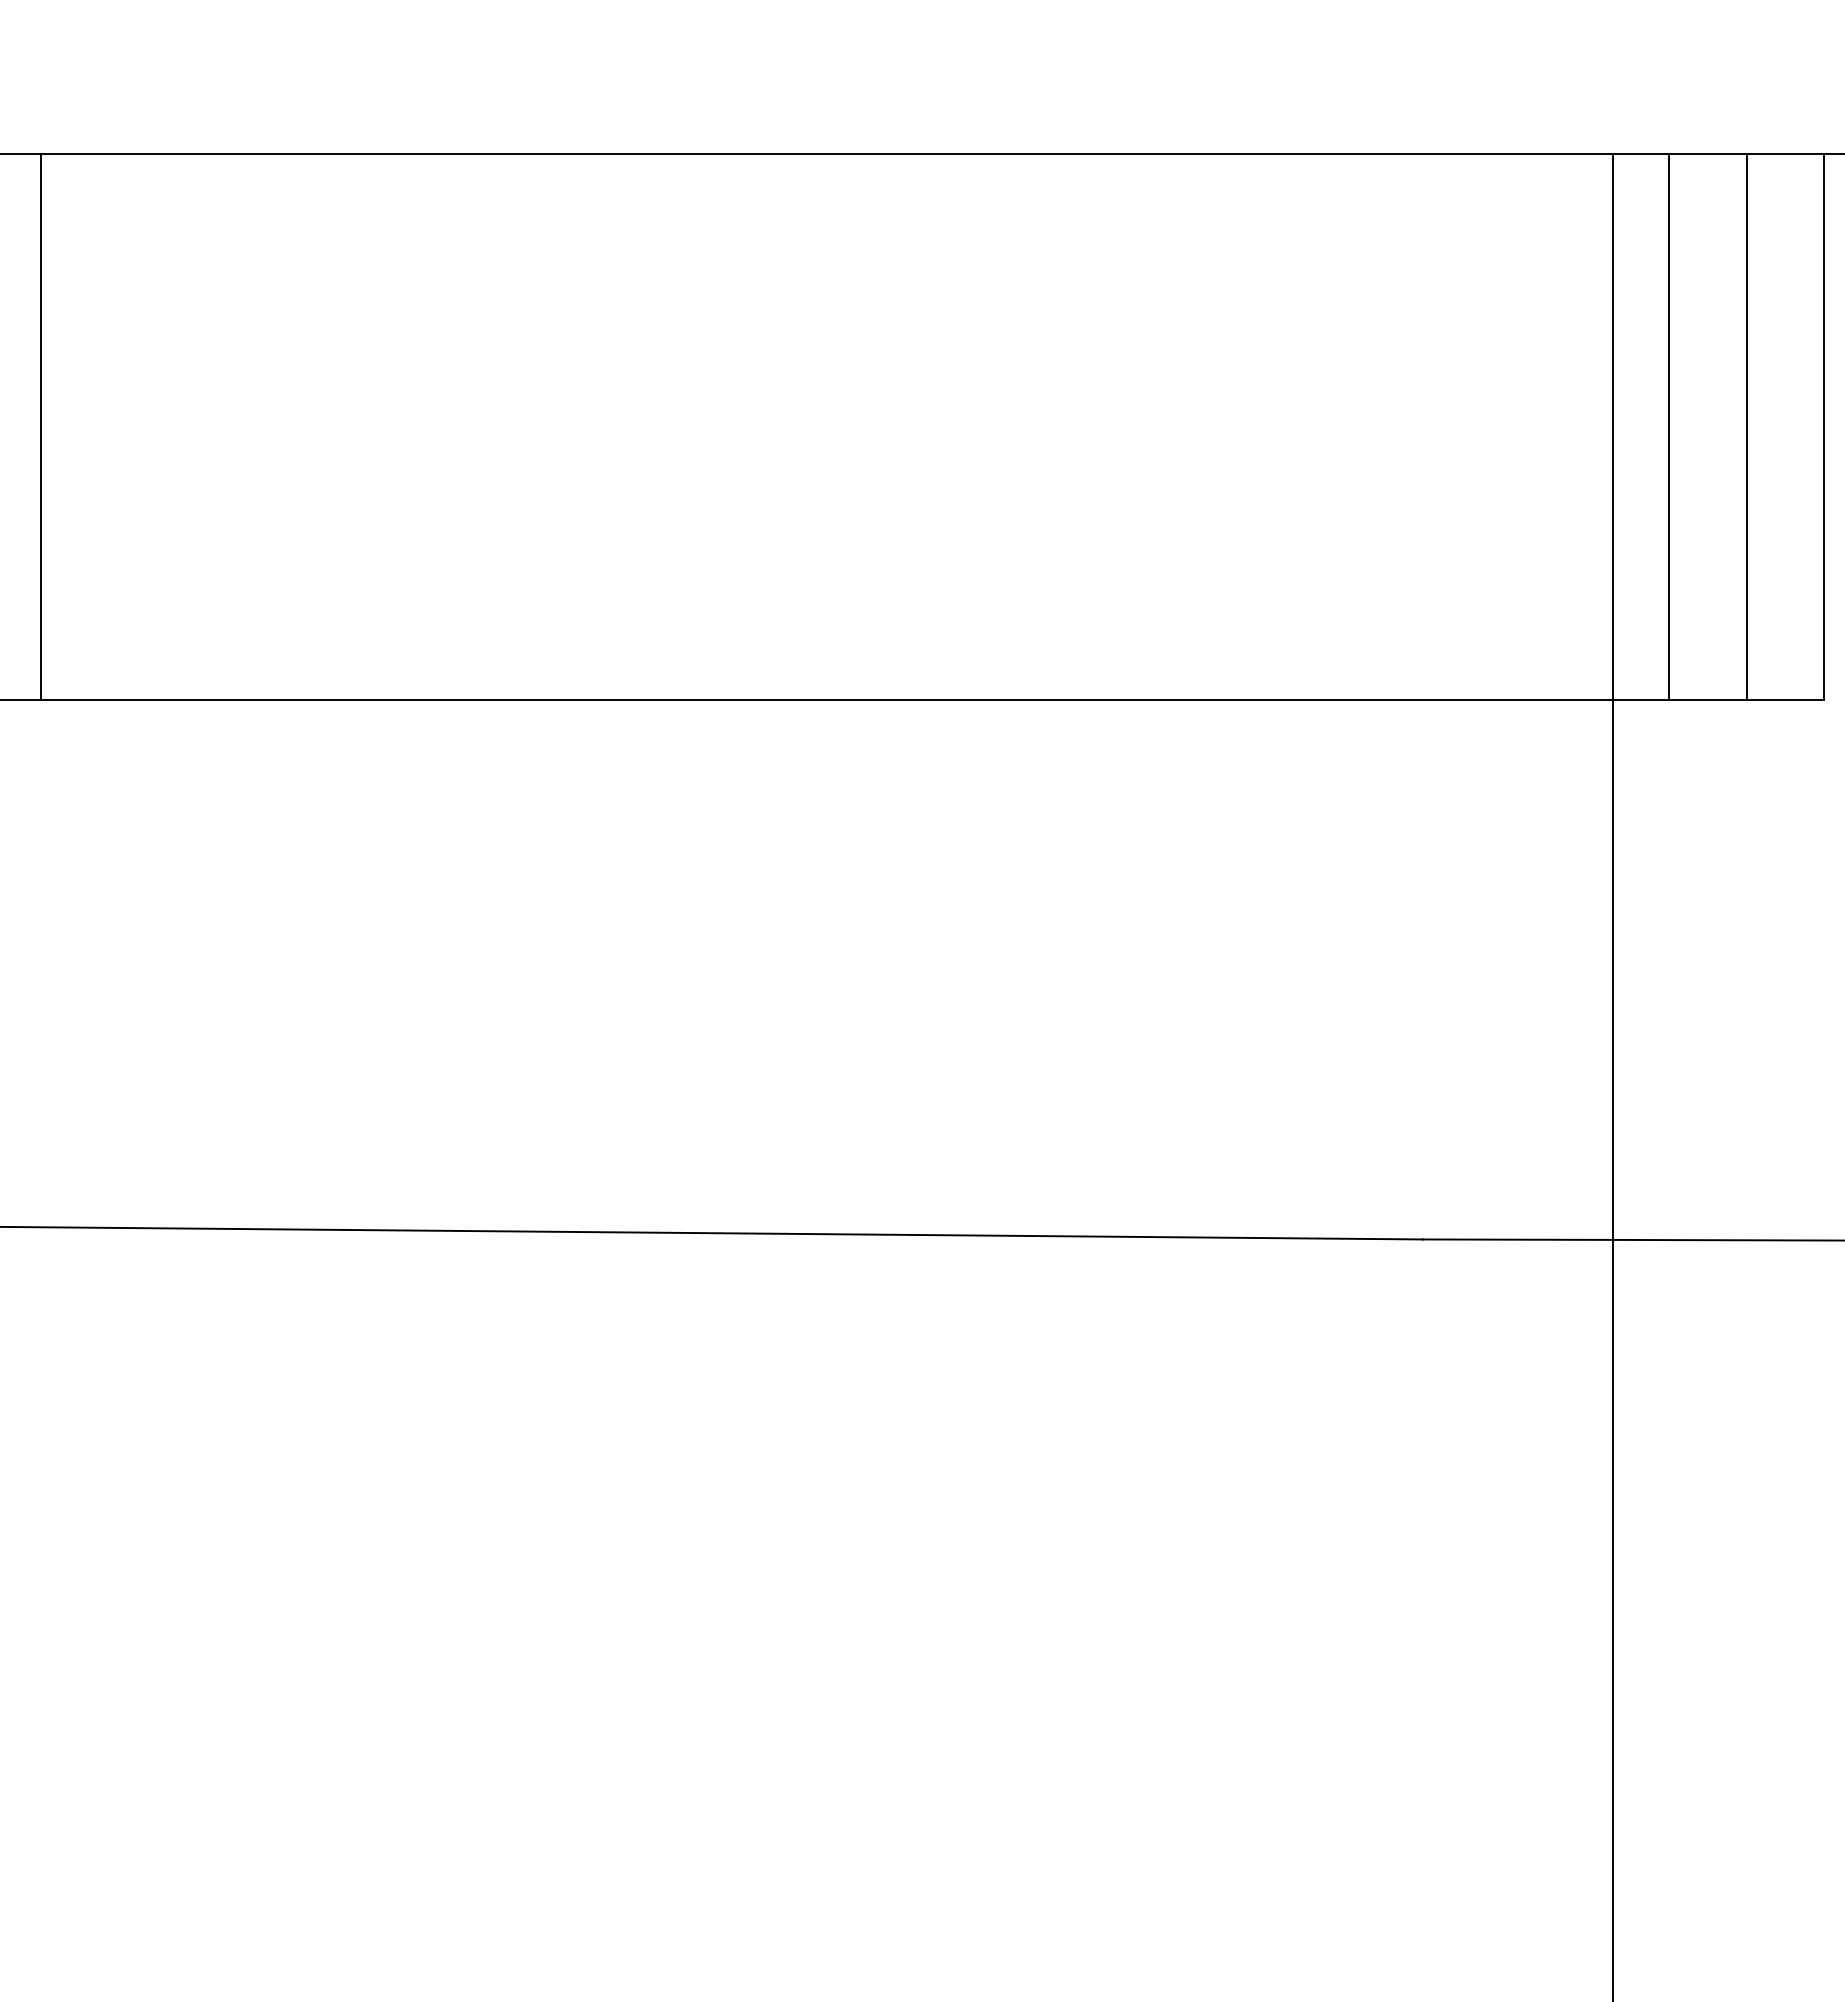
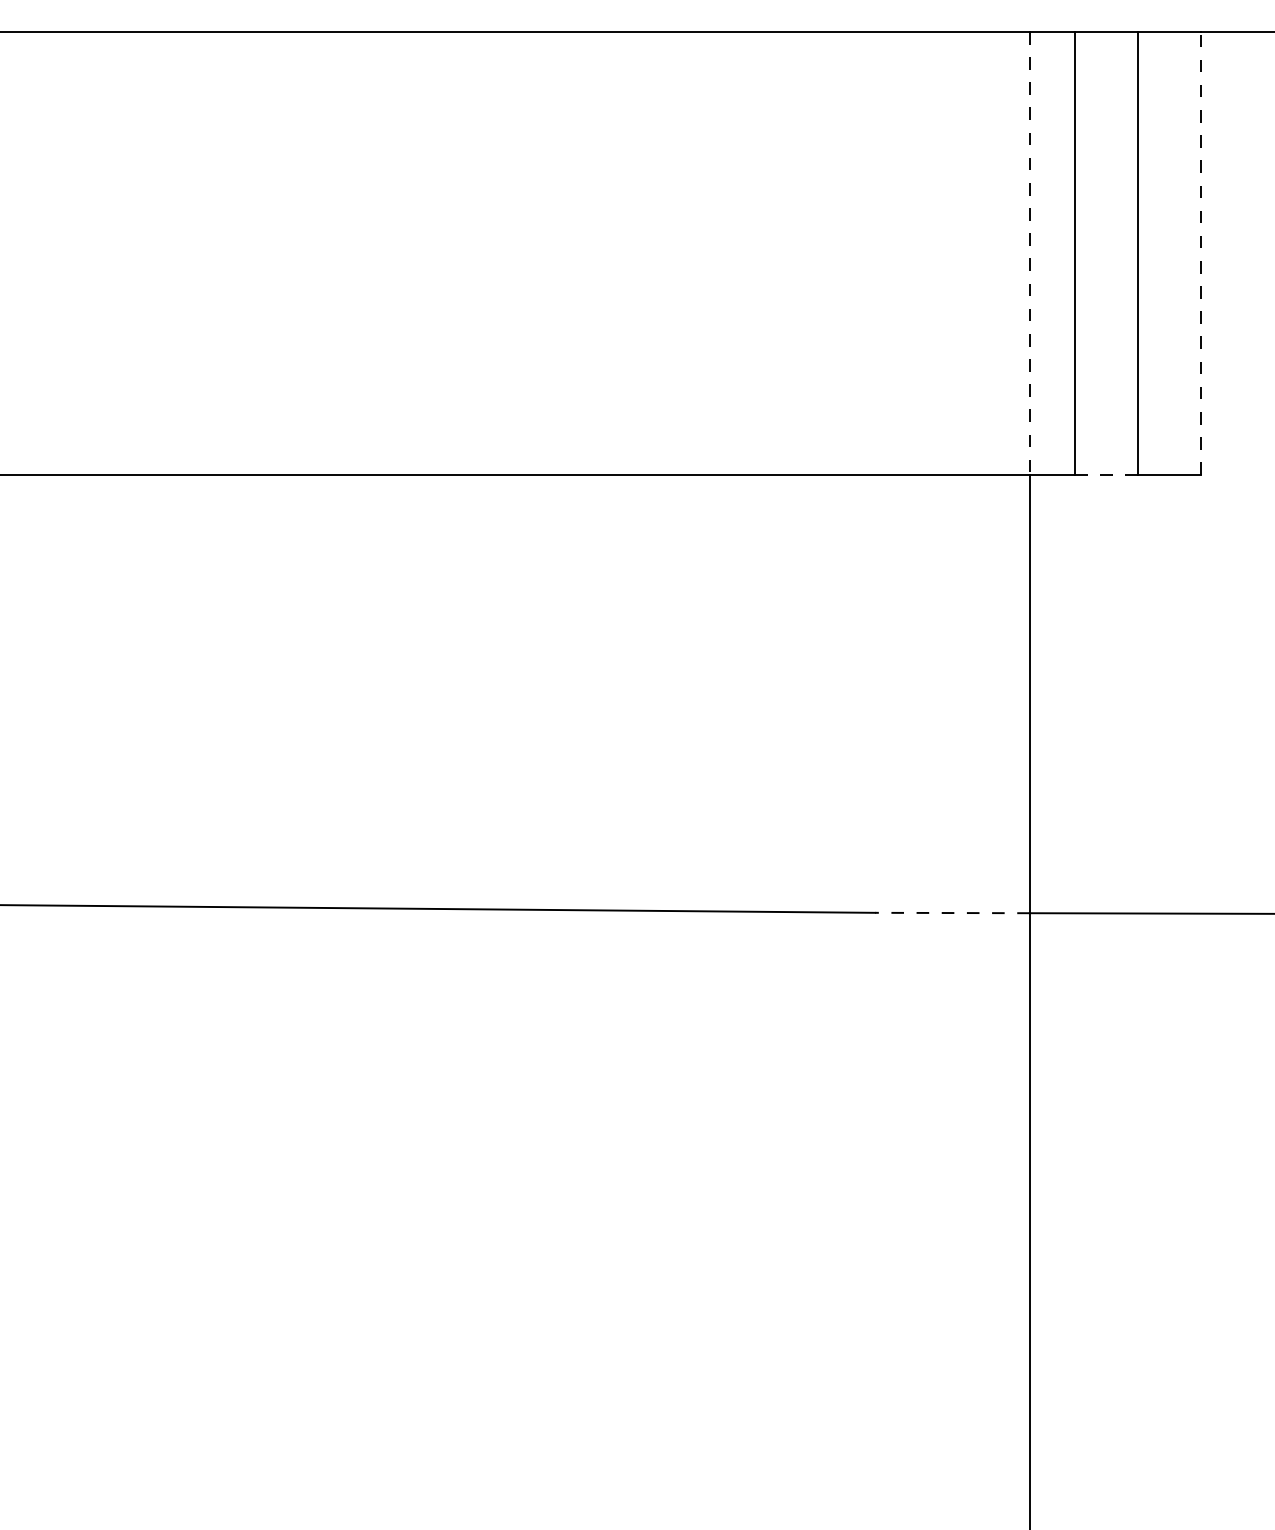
line: (1613, 426) -> (1029, 253), solid -> dashed
line: (1824, 426) -> (1201, 253), solid -> dashed
line: (1707, 699) -> (1106, 474), solid -> dashed
line: (1517, 1239) -> (951, 912), solid -> dashed

